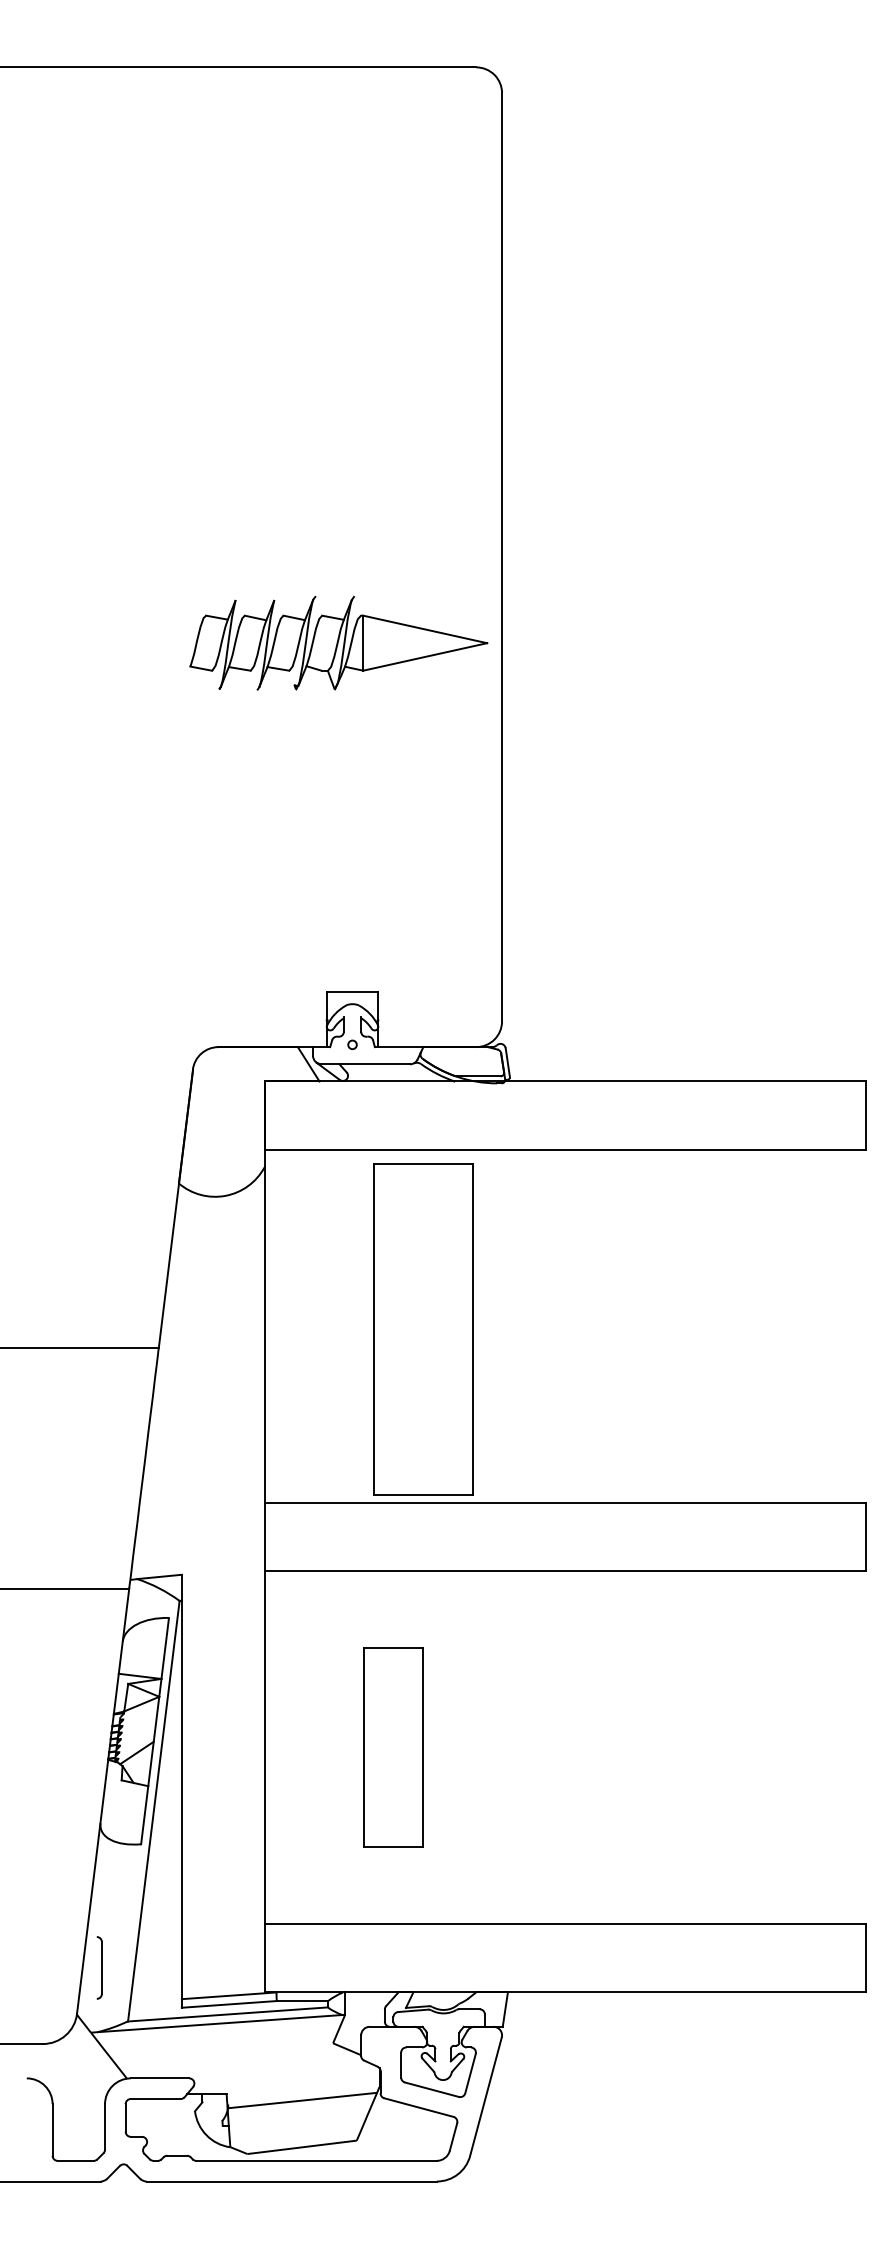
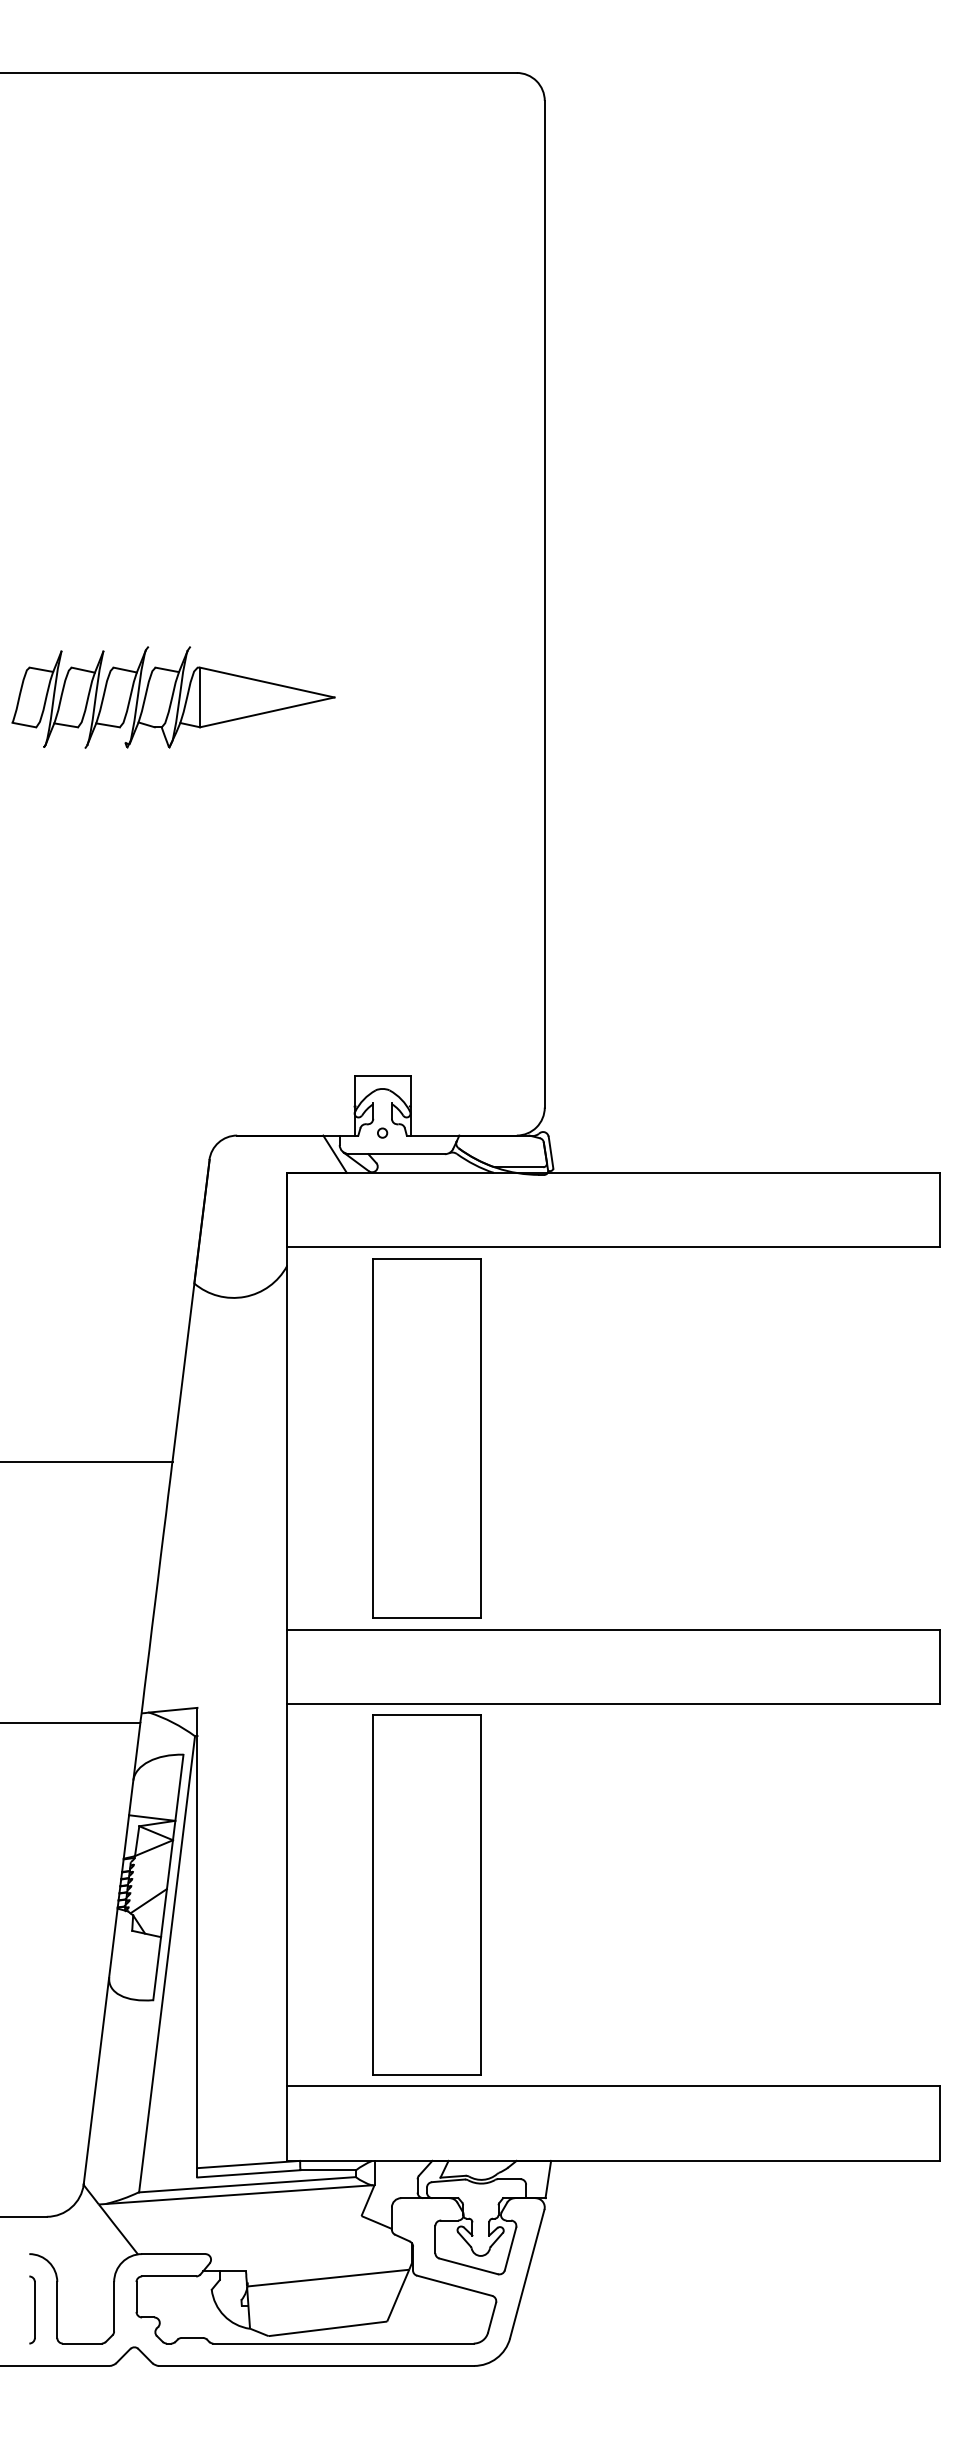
part: (338, 642) -> (173, 696), moved
part: (423, 1329) -> (427, 1438), moved
part: (393, 1747) -> (427, 1895), size x1.67
part: (99, 1967) -> (32, 2309), moved

